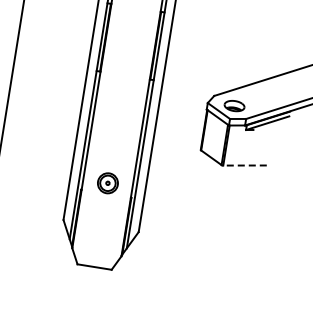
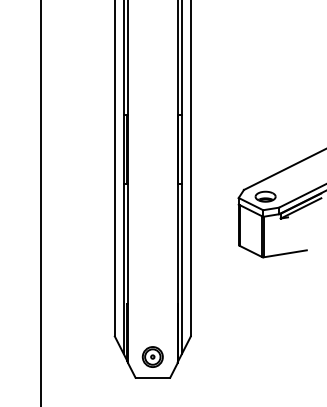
line: (245, 165) -> (285, 253), dashed -> solid
part: (107, 182) -> (152, 356), moved

